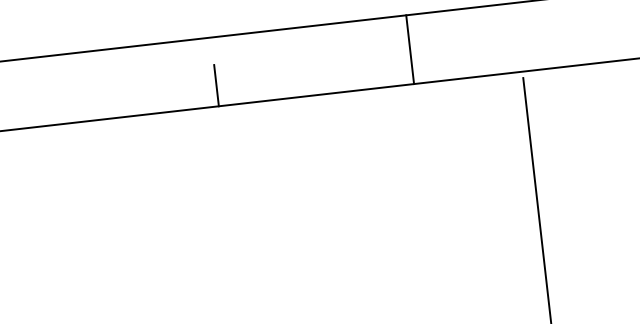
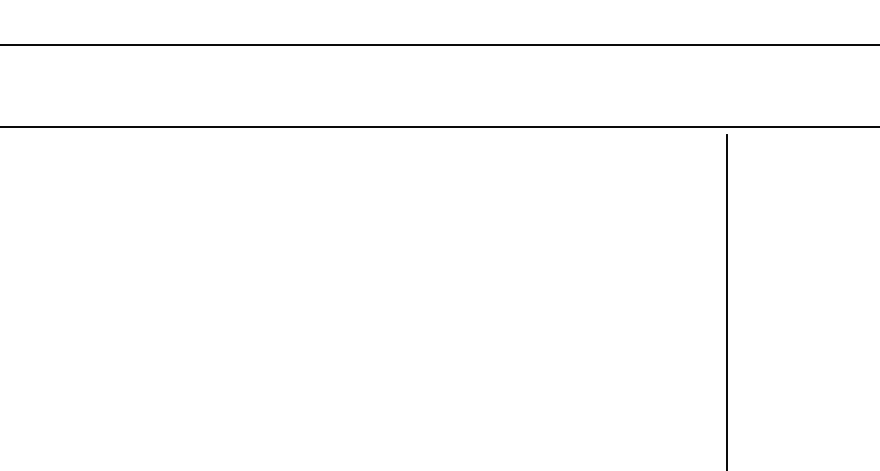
line: (410, 49) -> (596, 85), removed
line: (216, 85) -> (362, 102), removed

